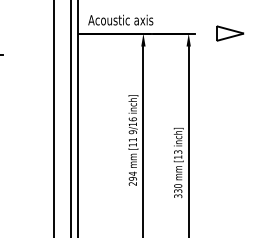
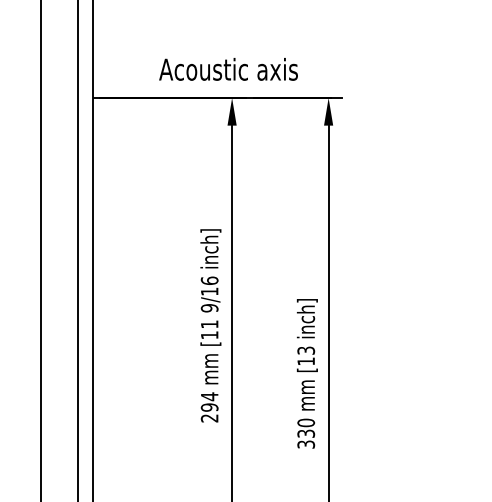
text: (120, 19) -> (228, 68), moved
part: (230, 33) -> (417, 97), removed

